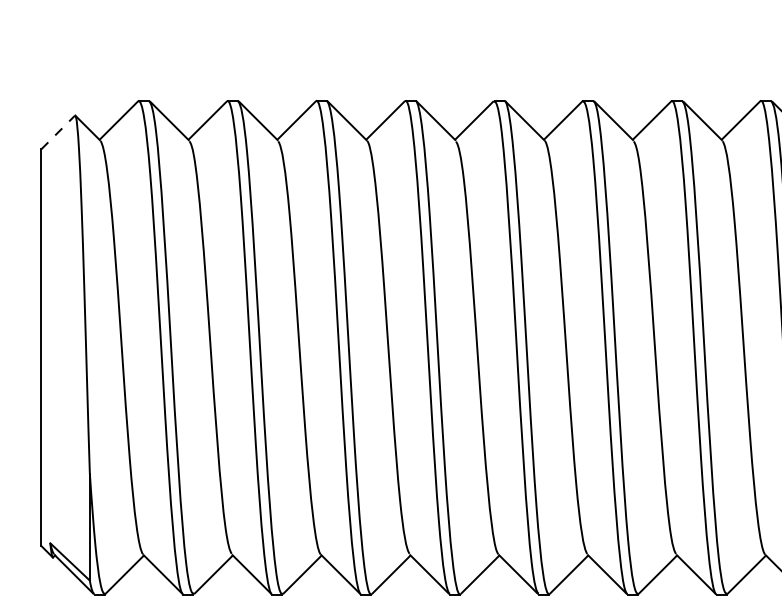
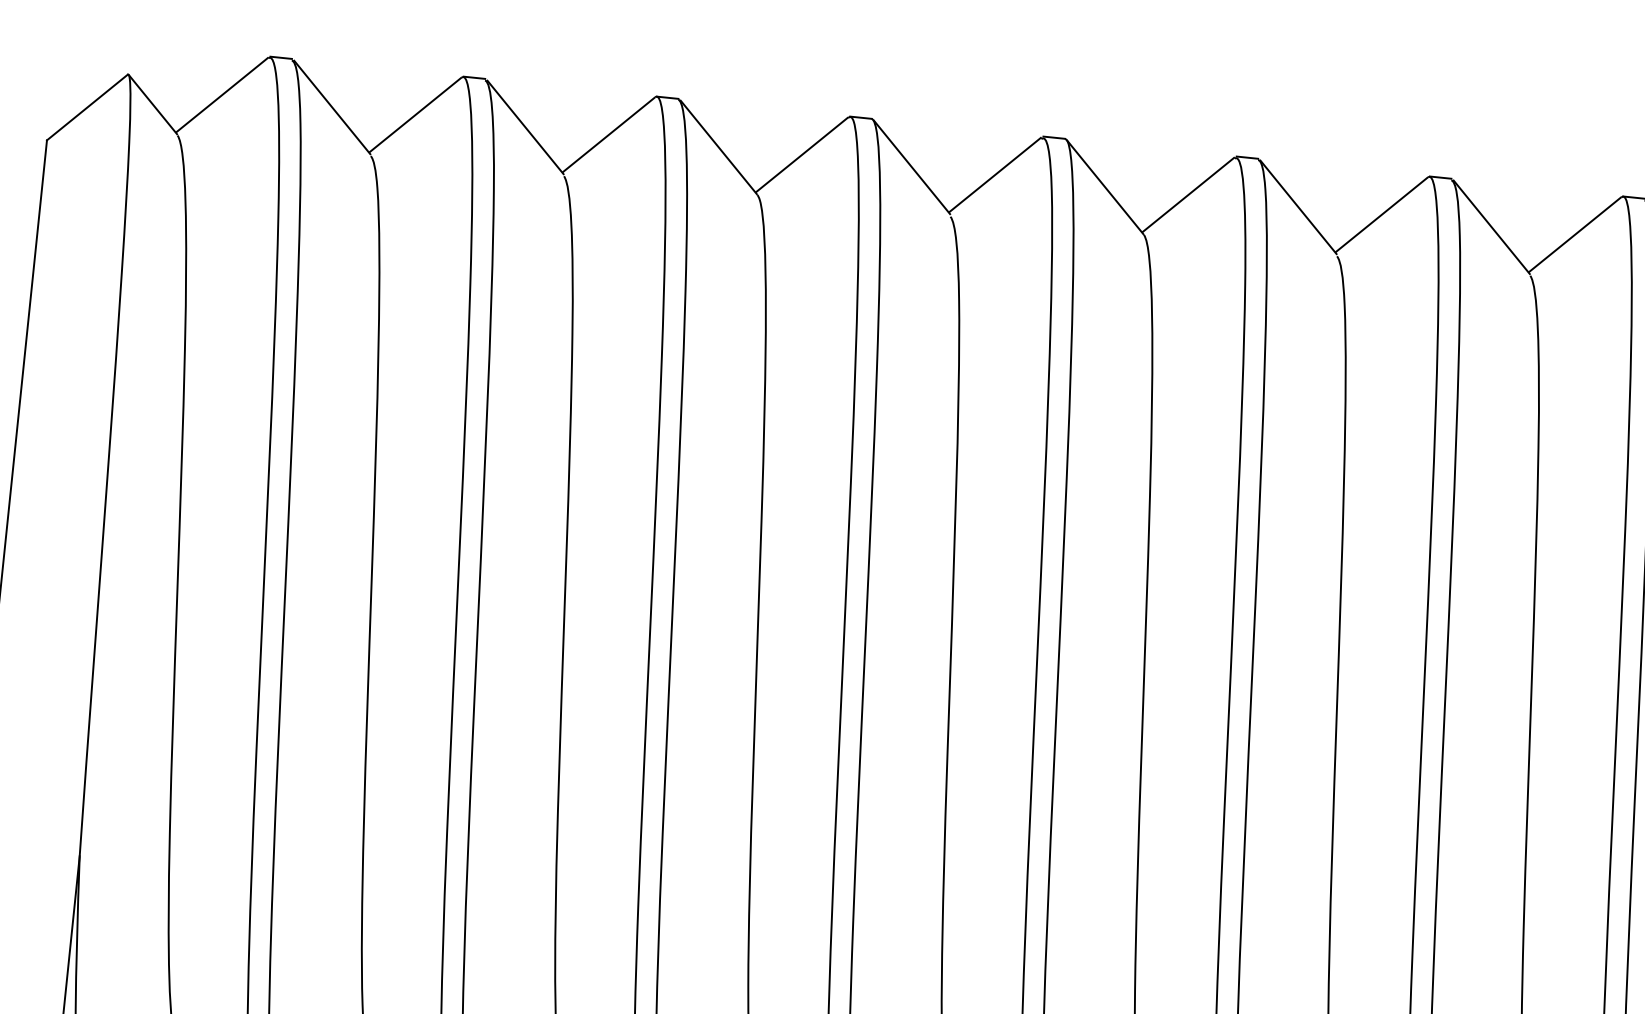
line: (58, 132) -> (88, 107), dashed -> solid

